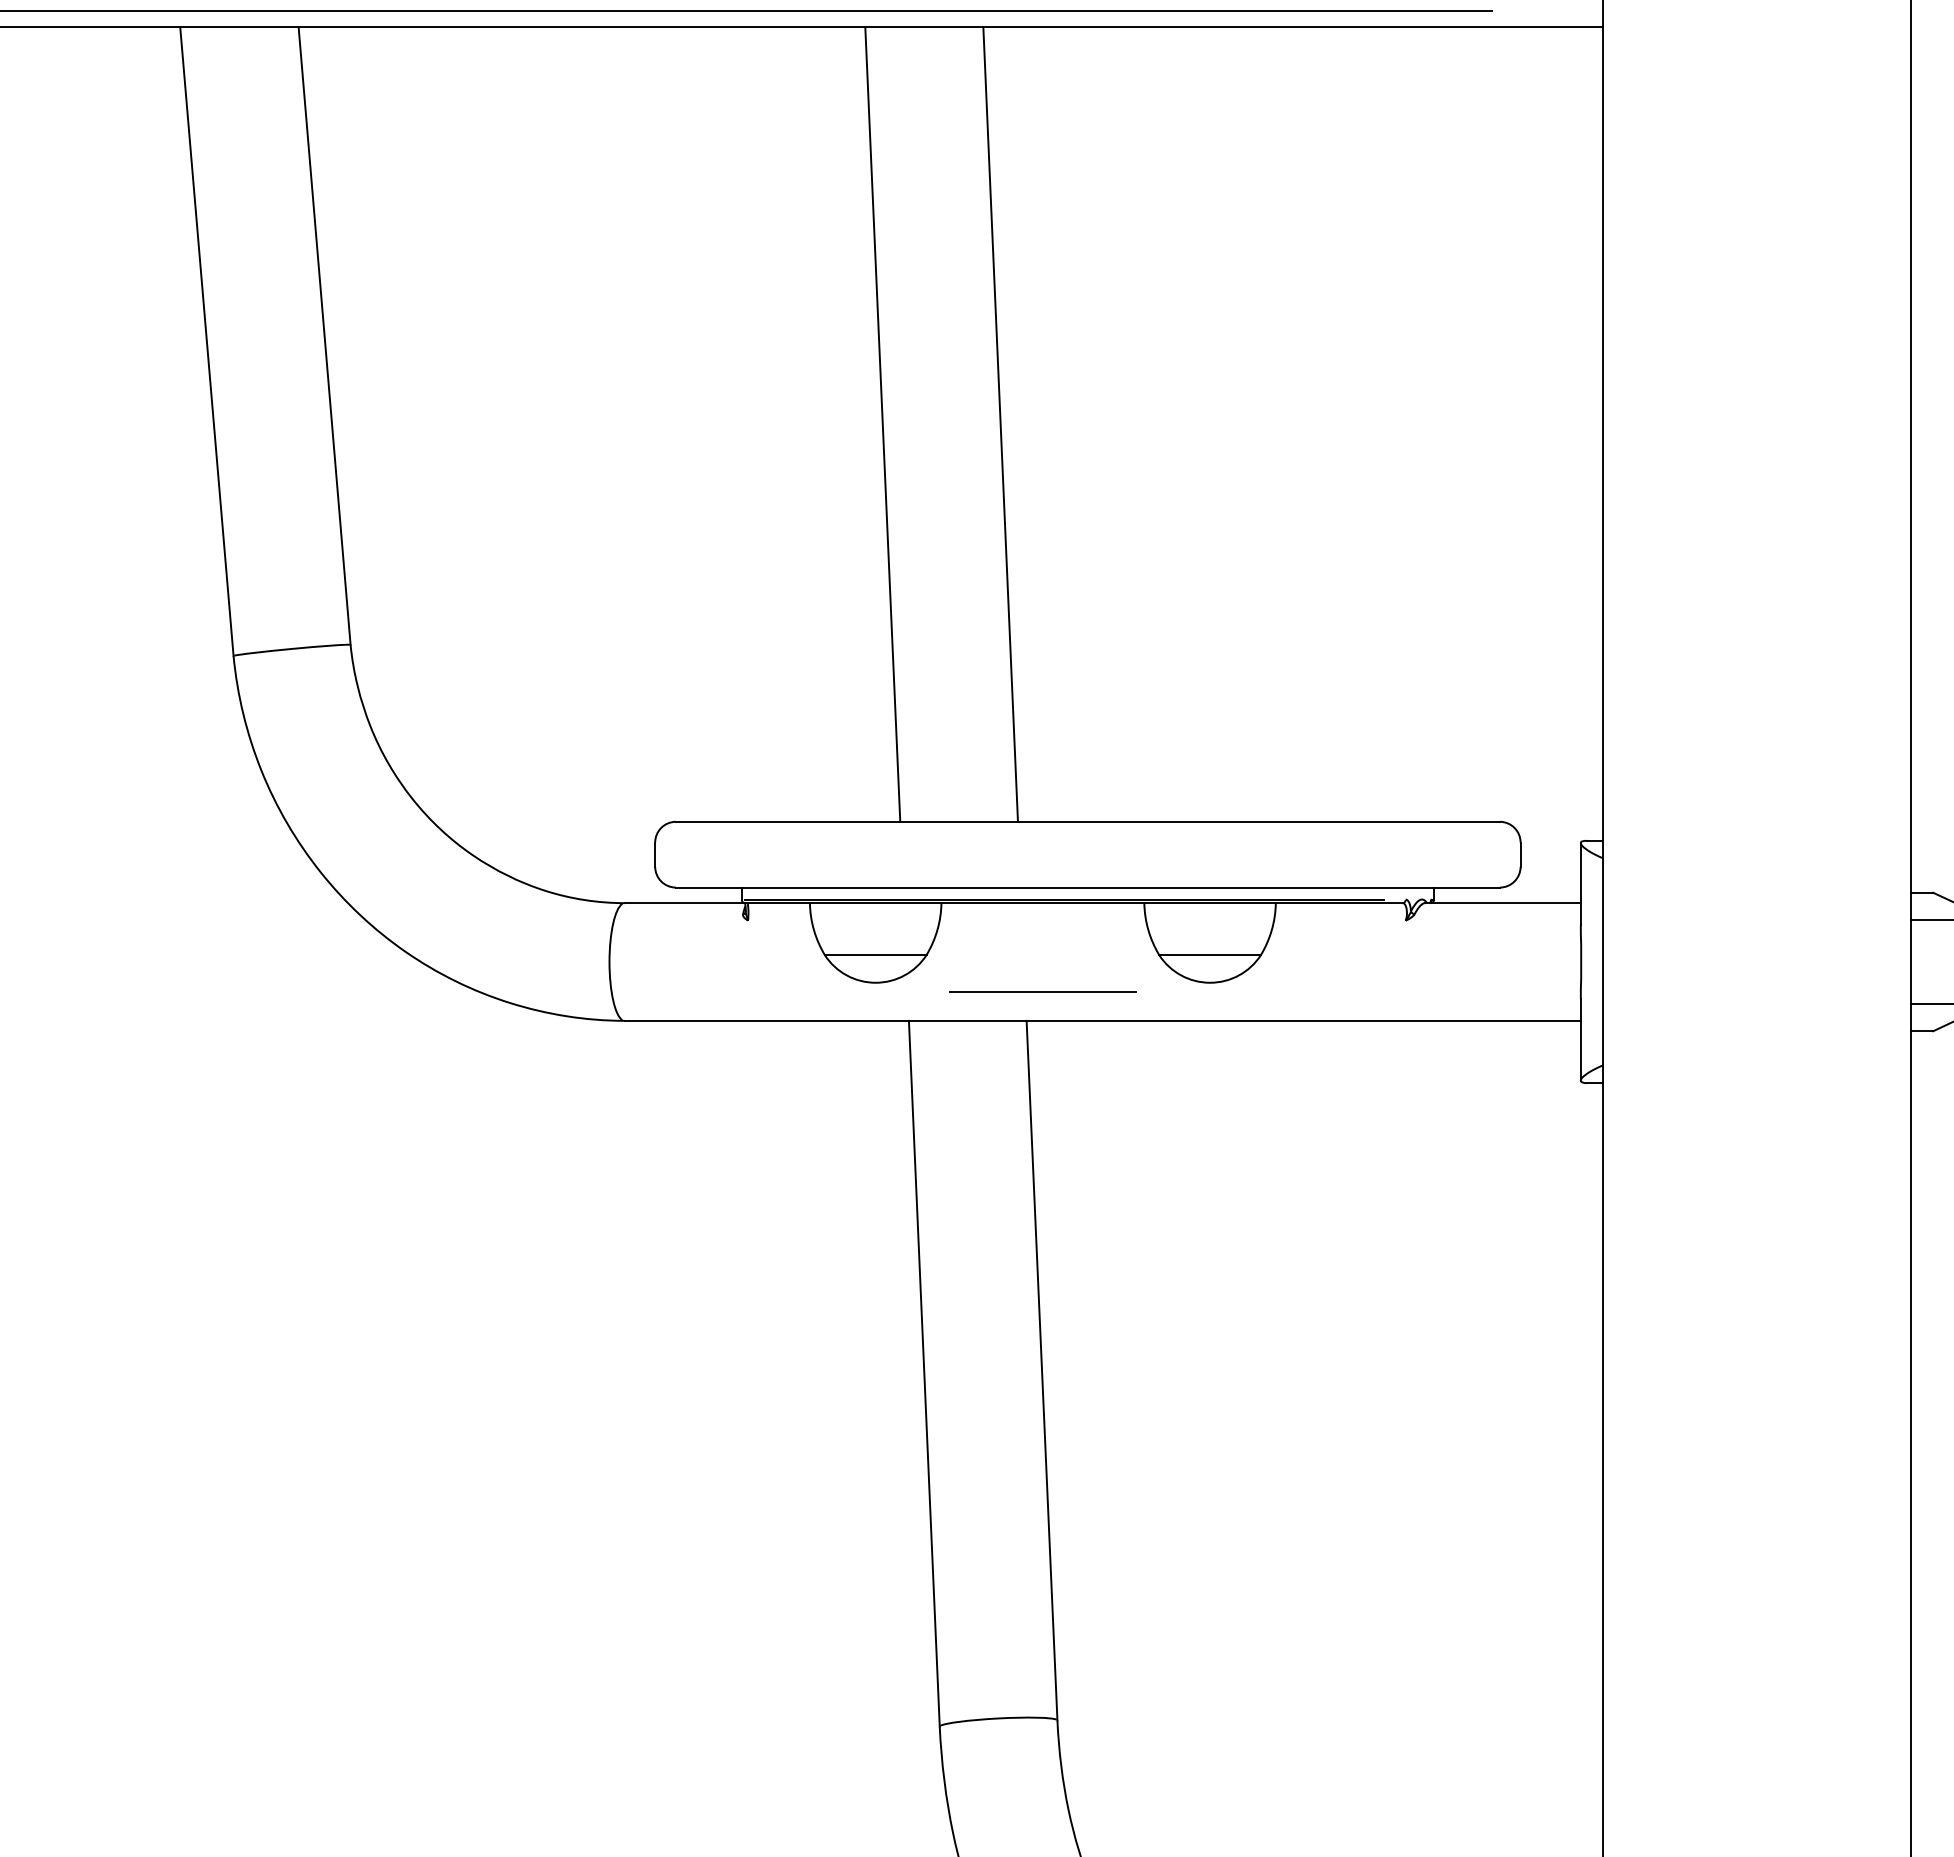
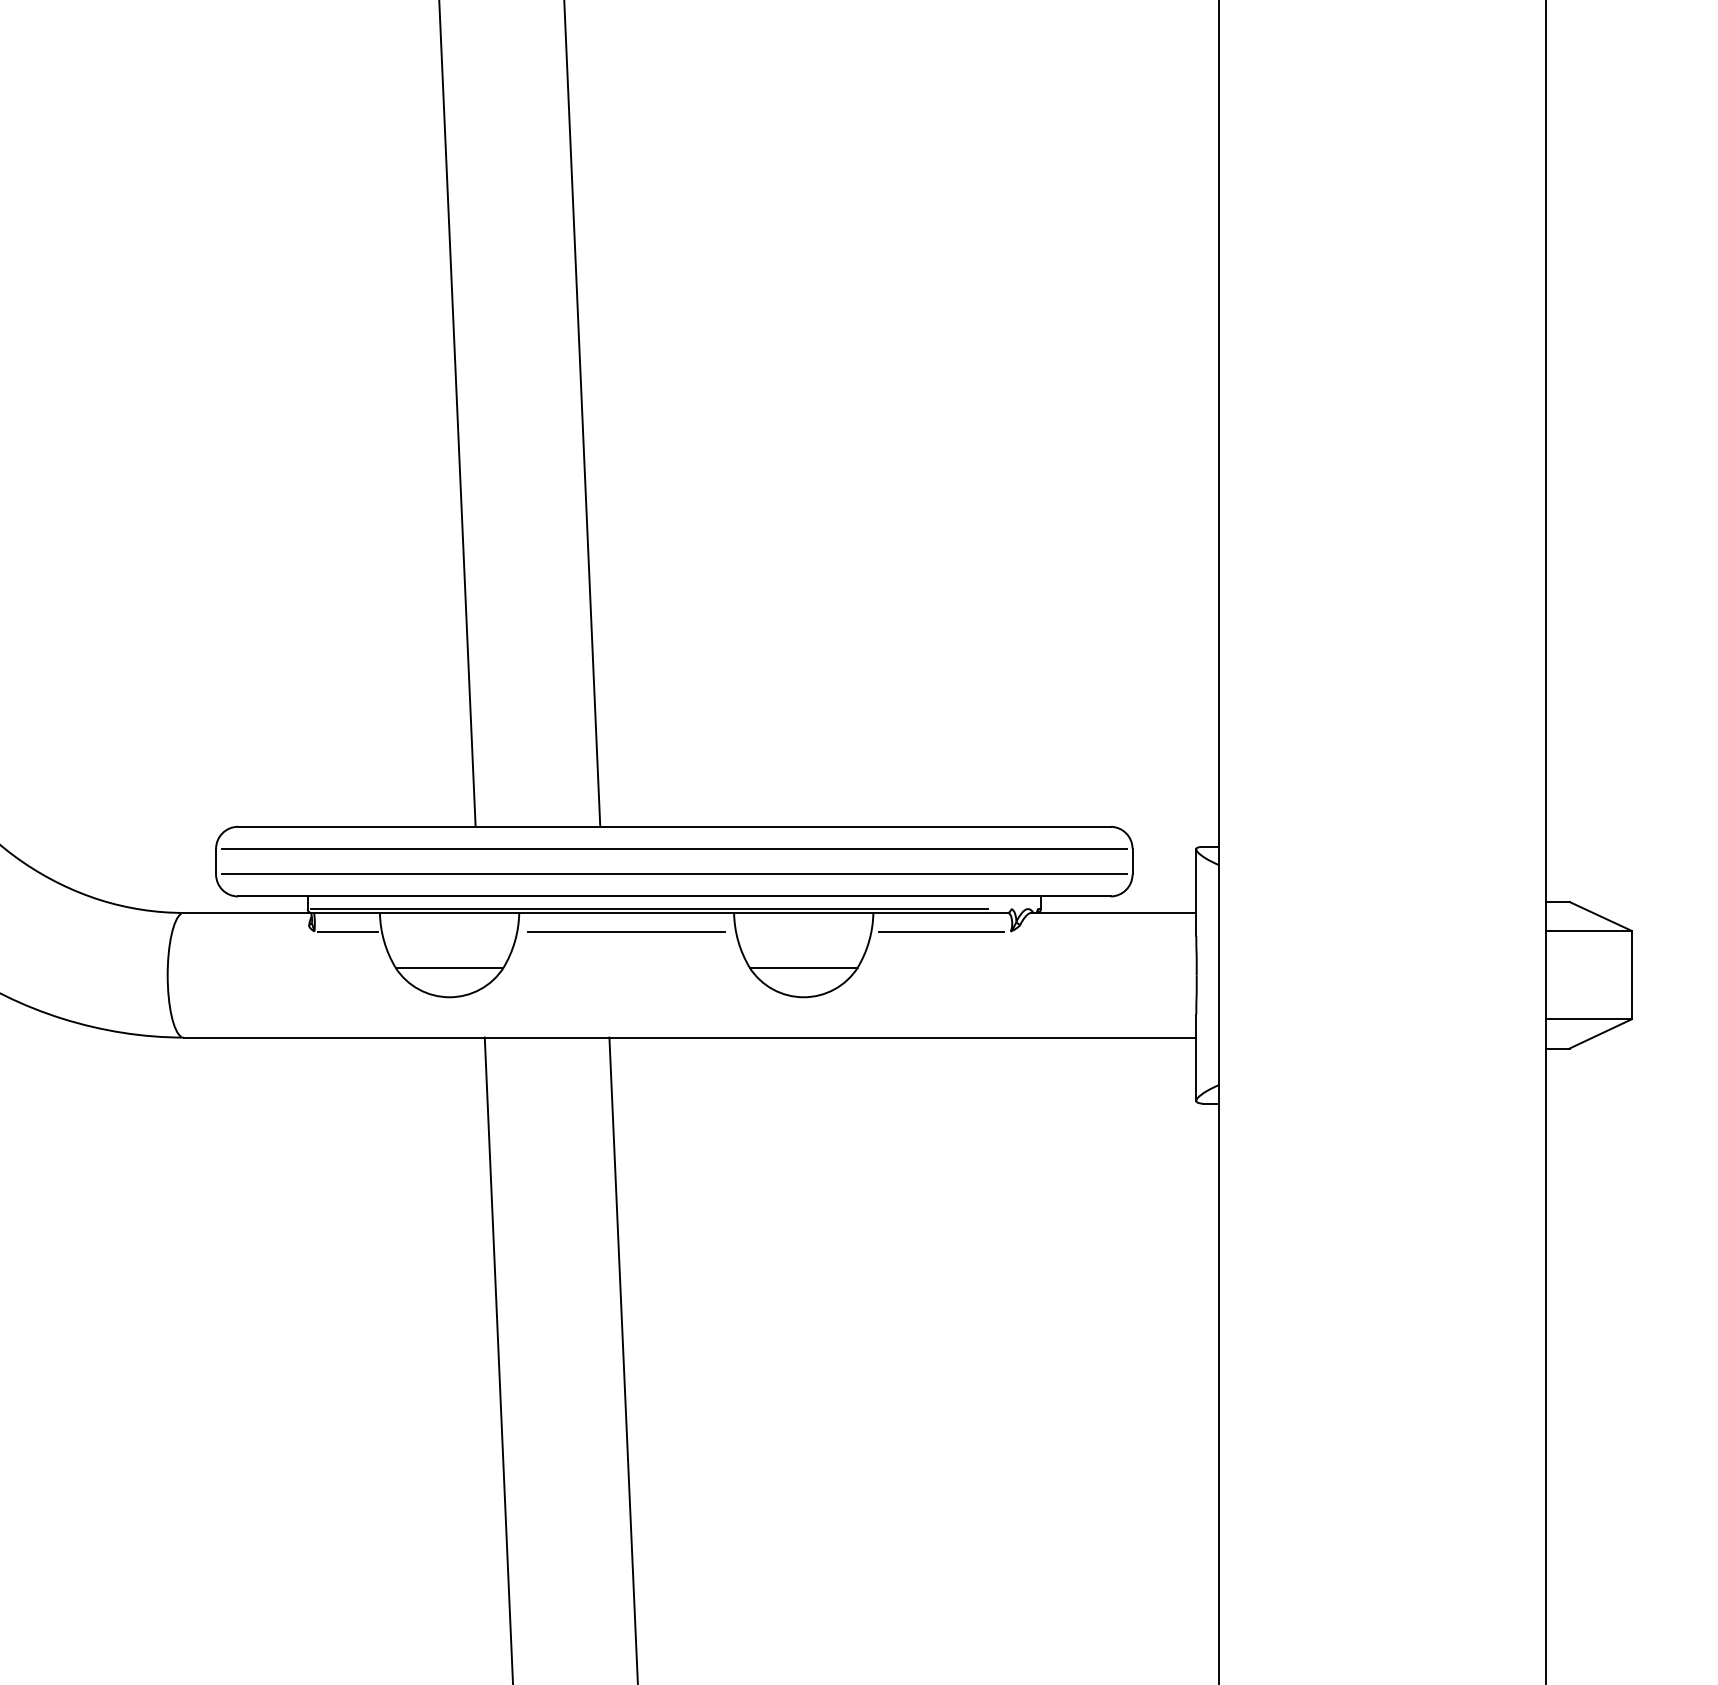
line: (1087, 842) -> (673, 848), added
line: (1087, 866) -> (673, 874), added
line: (779, 920) -> (347, 931), added
line: (1339, 920) -> (940, 931), added
line: (1042, 991) -> (626, 931), moved

